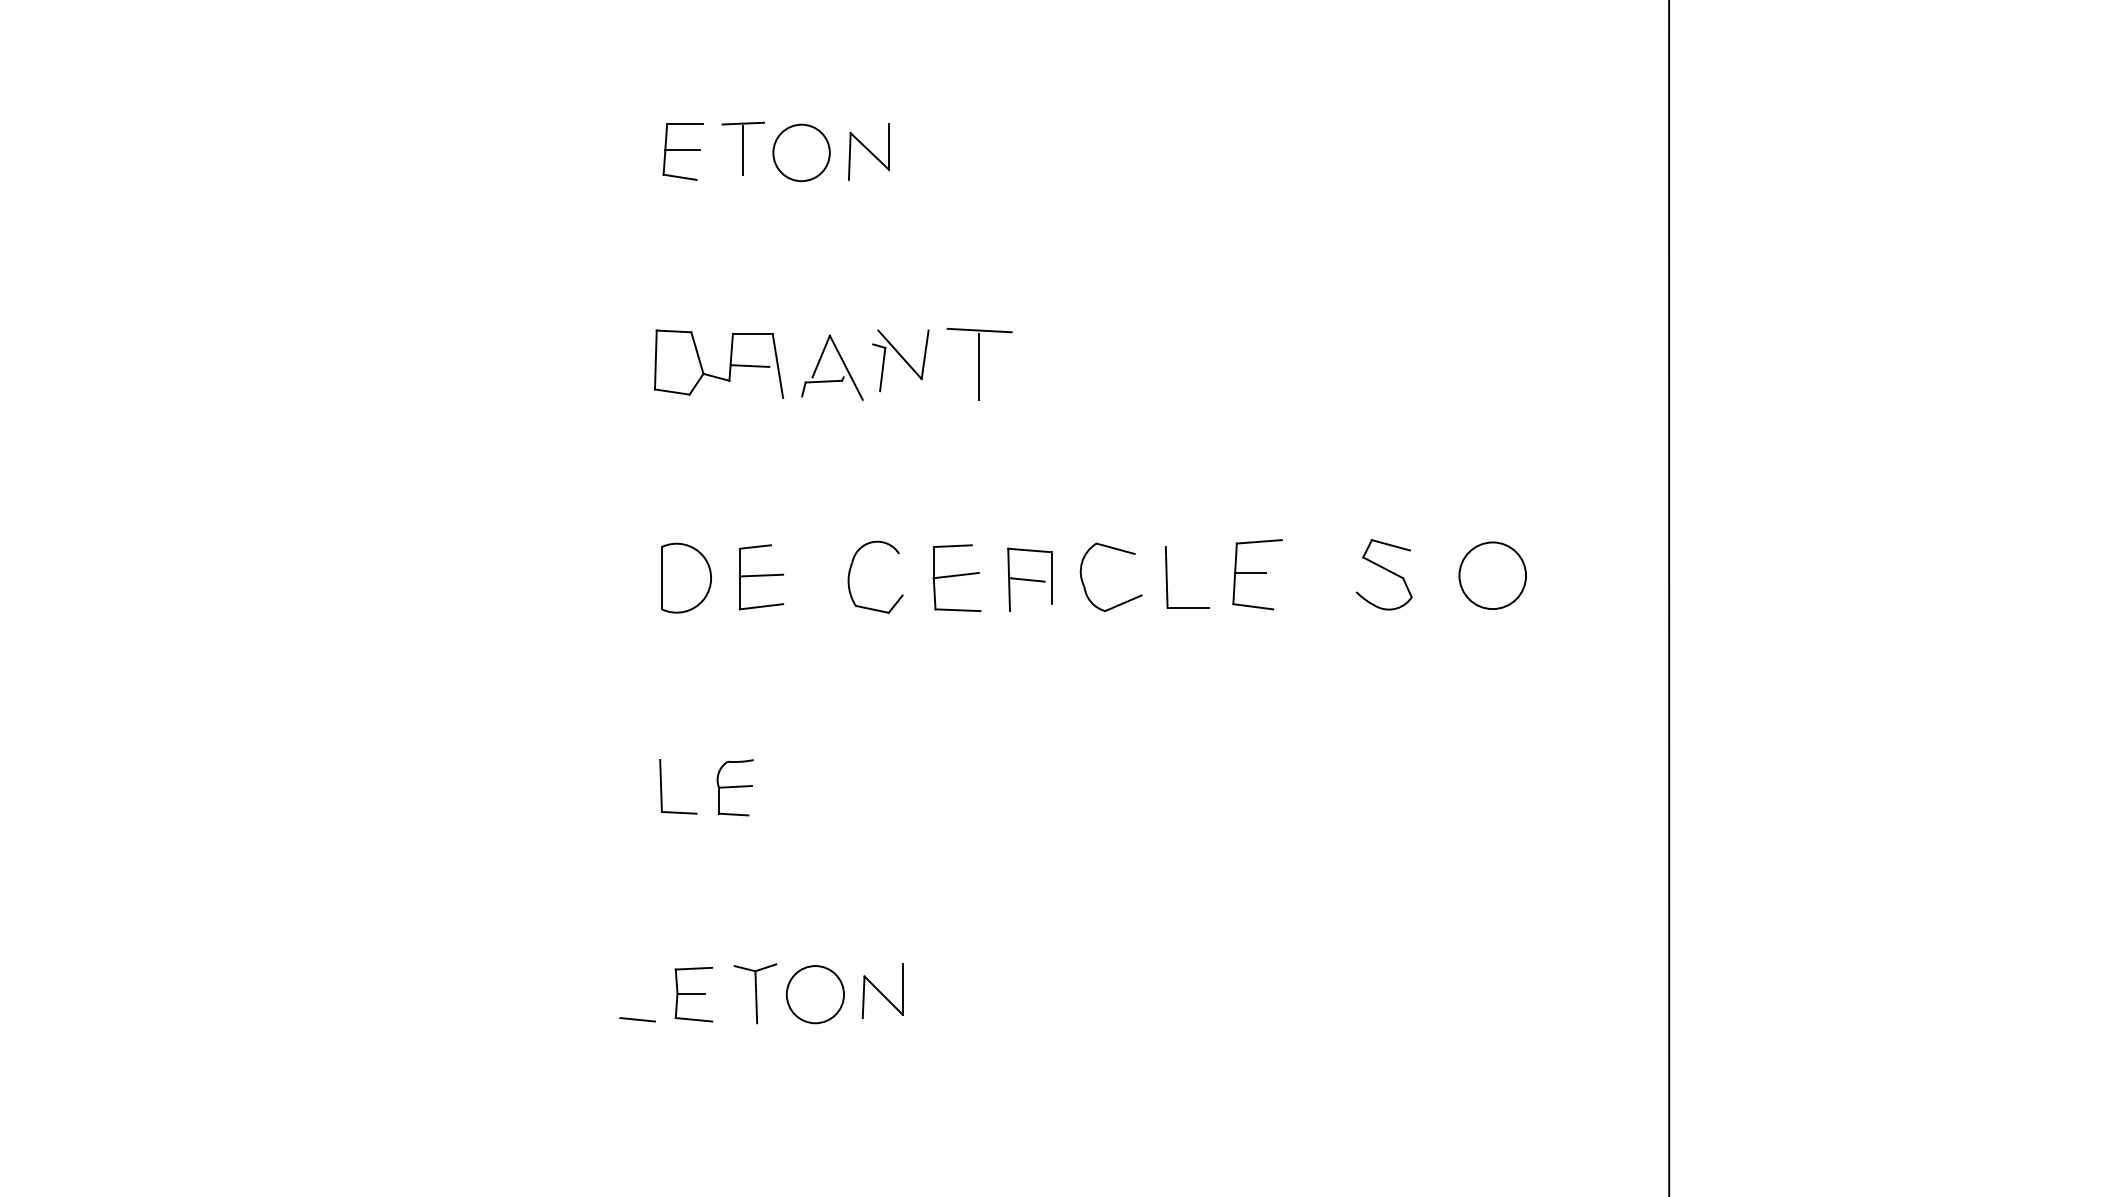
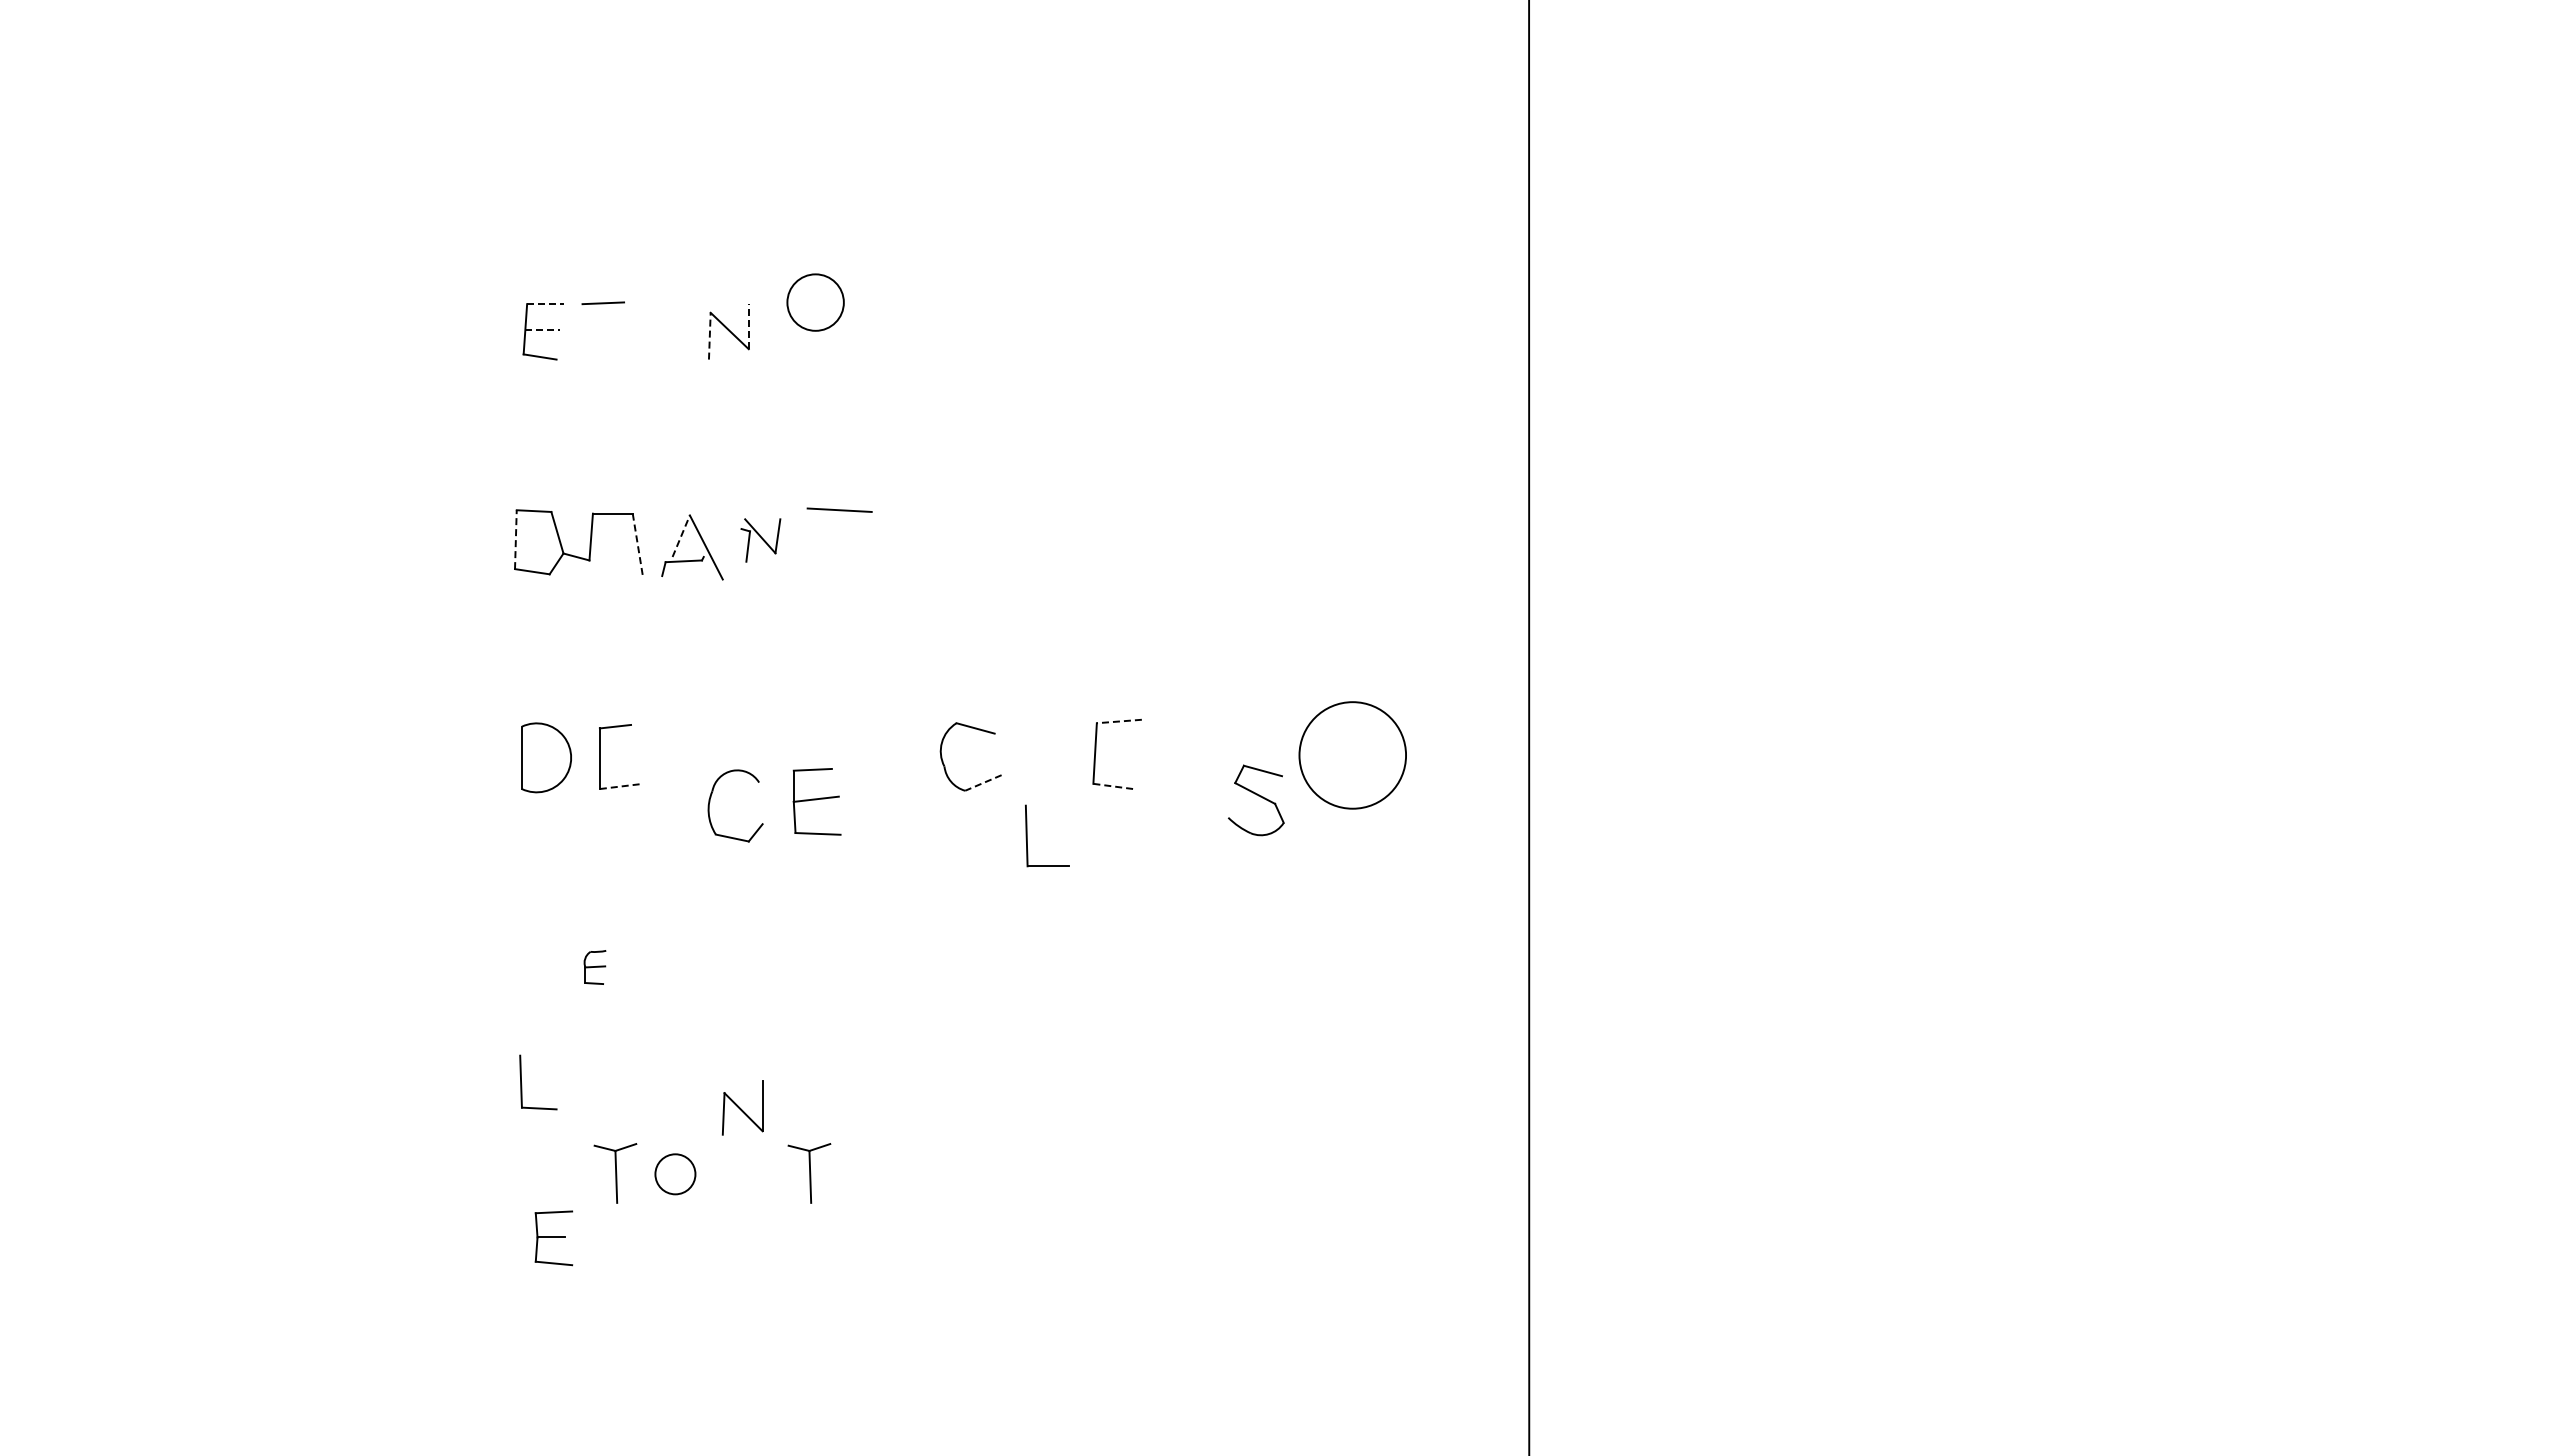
line: (685, 124) -> (545, 304), solid -> dashed
line: (888, 146) -> (748, 326), solid -> dashed
line: (743, 149) -> (603, 329), removed
line: (683, 150) -> (543, 330), solid -> dashed
circle: (801, 152) -> (815, 302), moved
line: (849, 155) -> (709, 335), solid -> dashed
line: (821, 356) -> (681, 536), solid -> dashed
line: (655, 359) -> (515, 539), solid -> dashed
part: (900, 360) -> (760, 540), size x0.7
line: (750, 365) -> (610, 545), removed
line: (778, 366) -> (638, 546), solid -> dashed
line: (978, 366) -> (838, 546), removed
line: (1259, 541) -> (1119, 721), solid -> dashed
line: (1250, 572) -> (1110, 752), removed
part: (850, 573) -> (710, 802), moved
part: (1384, 574) -> (1256, 800), moved
line: (761, 575) -> (621, 755), removed
circle: (1492, 575) -> (1352, 755), size x1.6
part: (1167, 576) -> (1027, 835), moved
part: (956, 577) -> (816, 801), moved
part: (1029, 579) -> (889, 759), removed
line: (1123, 602) -> (983, 782), solid -> dashed
line: (761, 606) -> (621, 786), solid -> dashed
line: (1253, 606) -> (1113, 786), solid -> dashed
part: (734, 787) -> (594, 967), size x0.6
part: (662, 788) -> (522, 1084), moved
part: (882, 990) -> (742, 1107), moved
circle: (815, 993) -> (675, 1173), size x0.7
part: (949, 993) -> (809, 1173), added
part: (693, 994) -> (553, 1238), moved
line: (637, 1019) -> (497, 1199), removed

